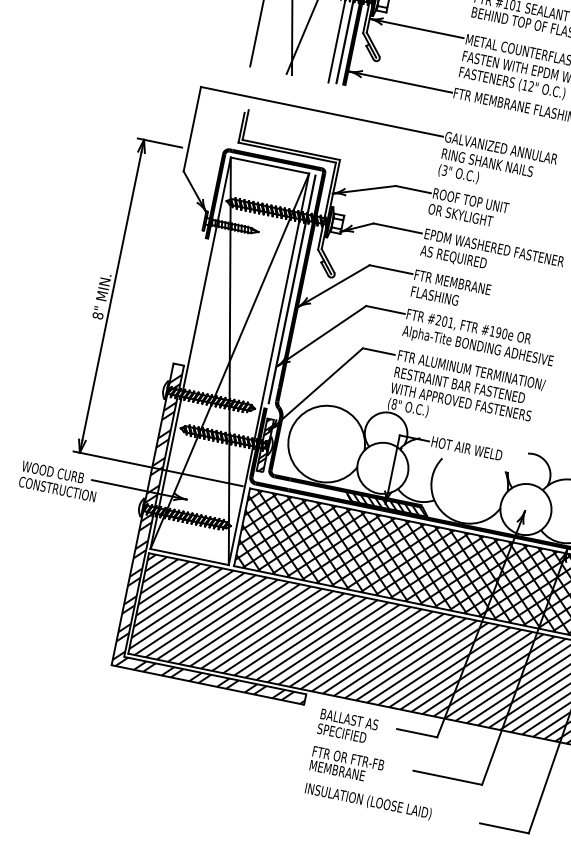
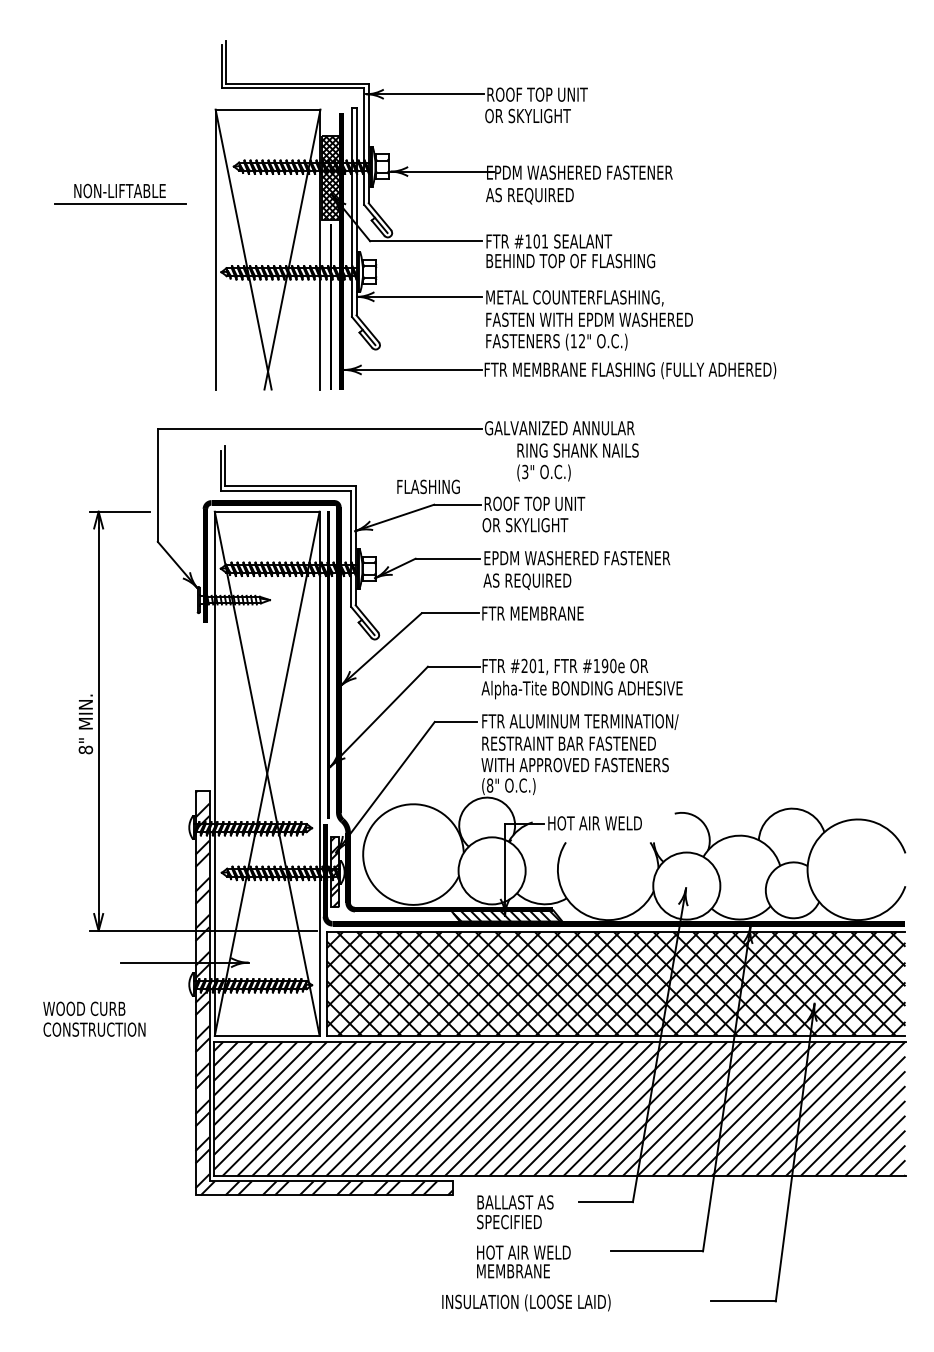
text: (485, 171) -> (577, 462), moved
text: (434, 295) -> (428, 486), moved
text: (59, 480) -> (94, 1018), moved
text: (348, 758) -> (524, 1252), FTR OR FTR-FB -> HOT AIR WELD
text: (368, 801) -> (526, 1302), moved

